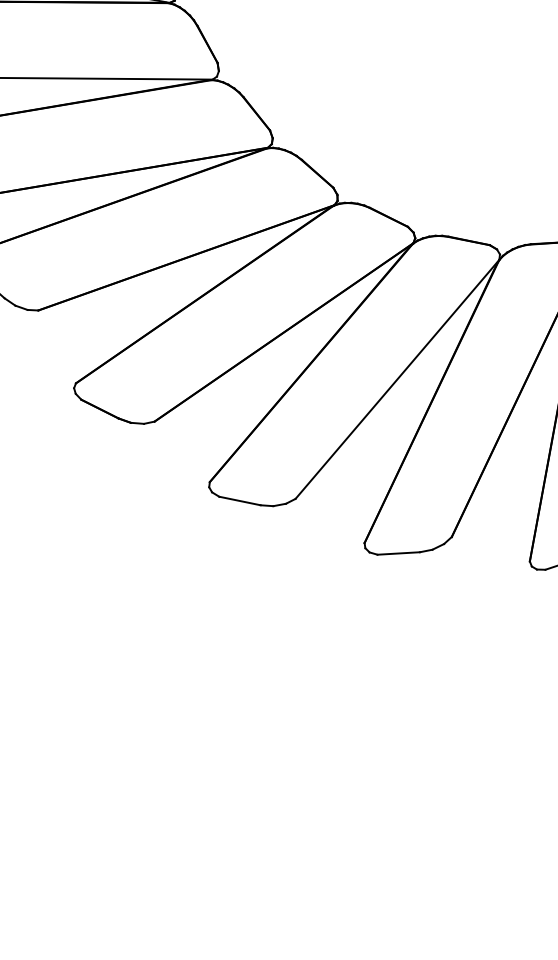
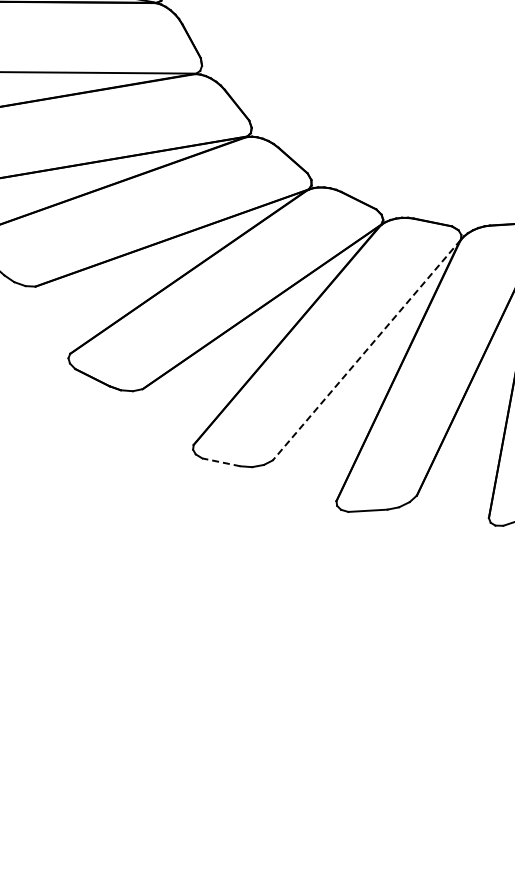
line: (397, 379) -> (366, 350), solid -> dashed
line: (239, 501) -> (221, 462), solid -> dashed

